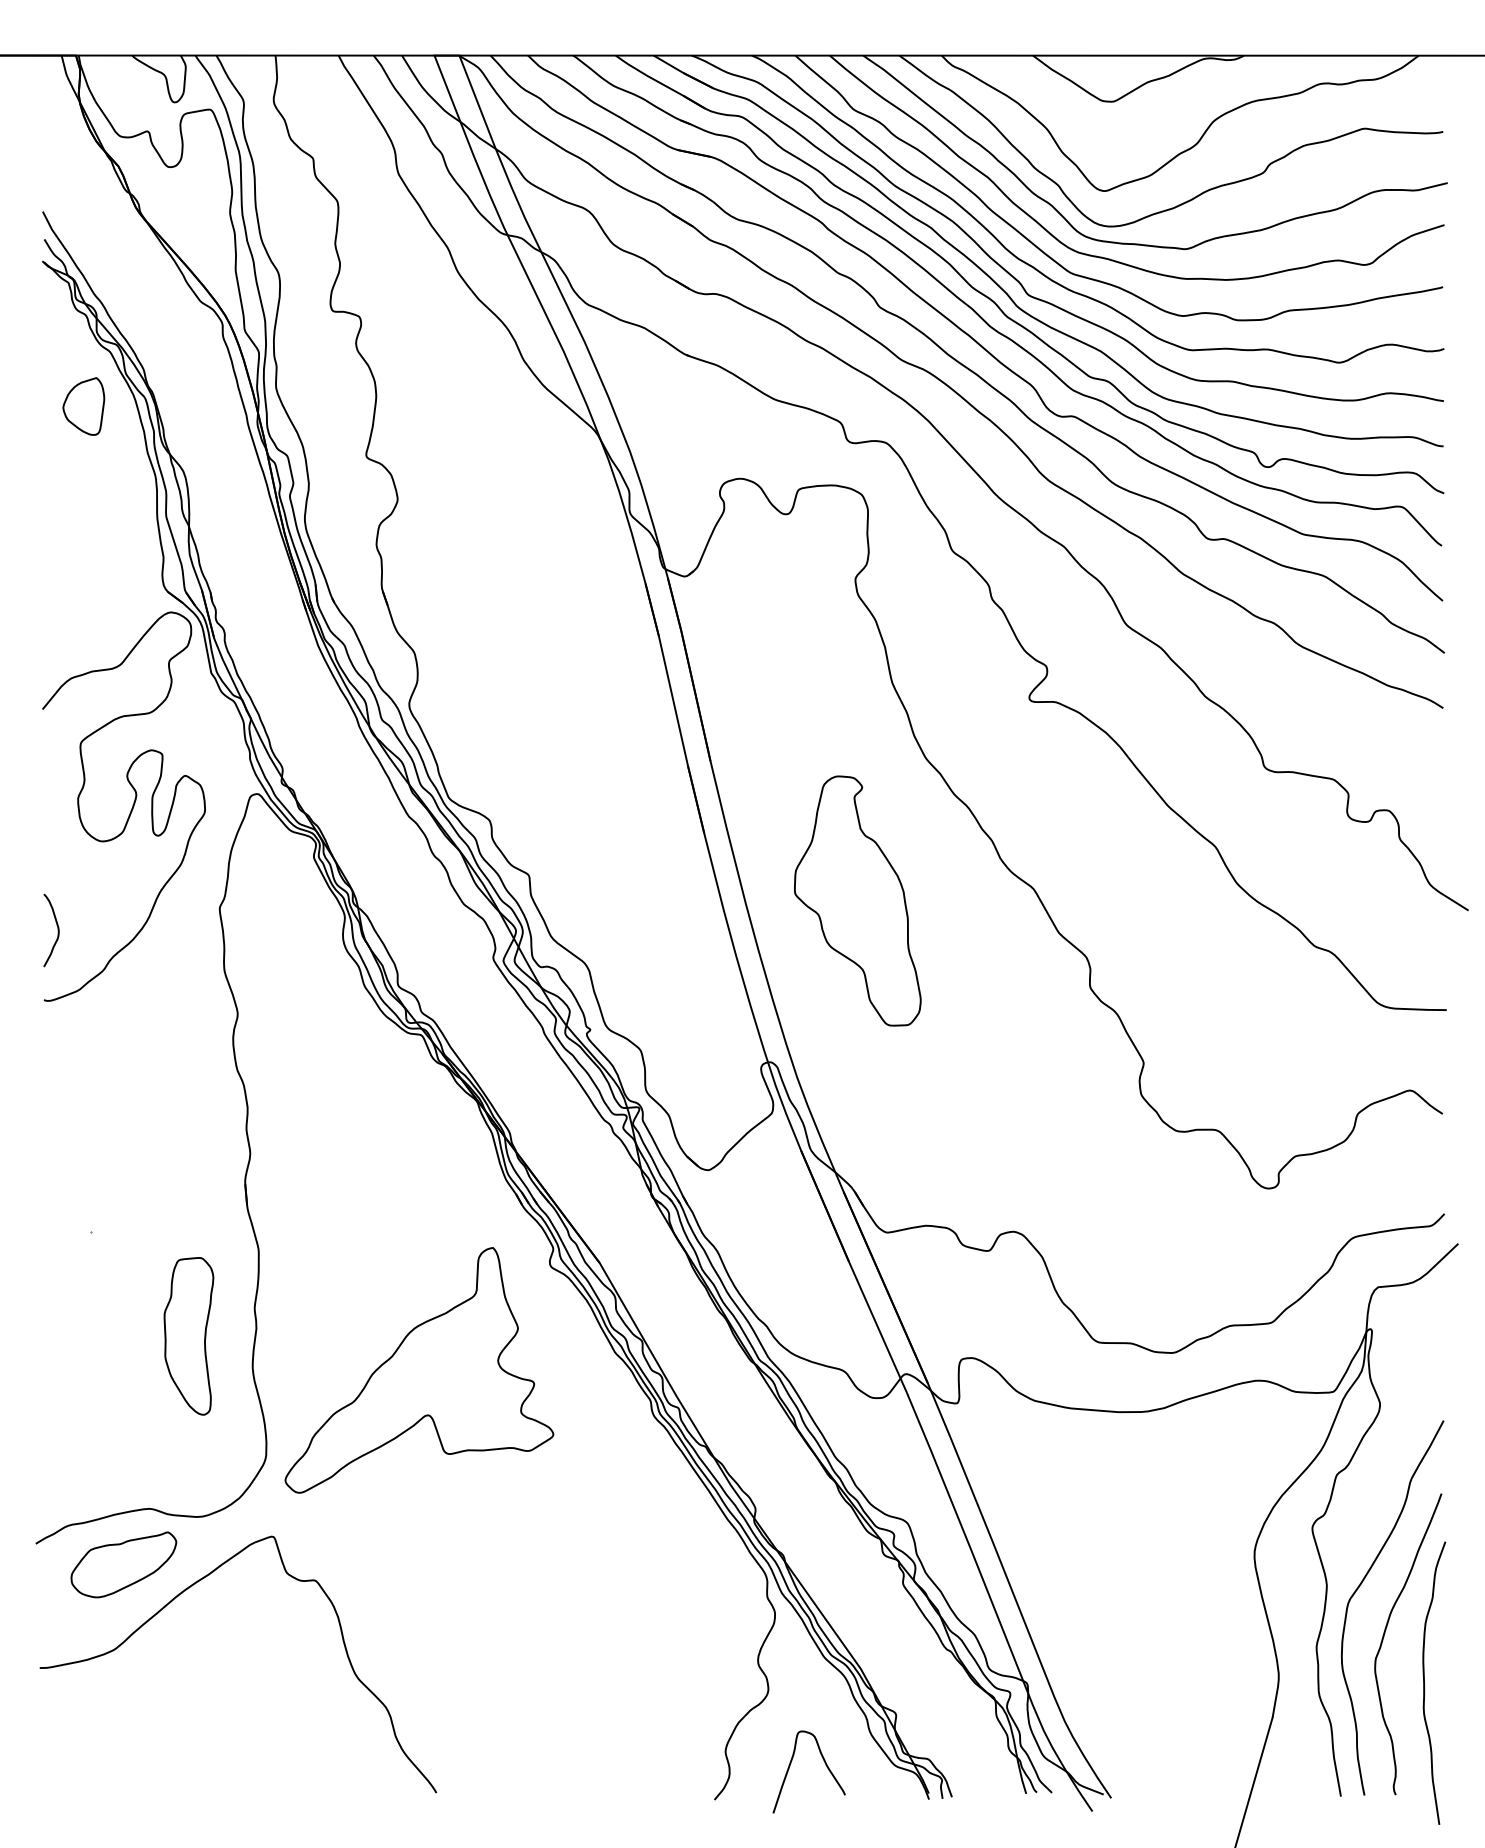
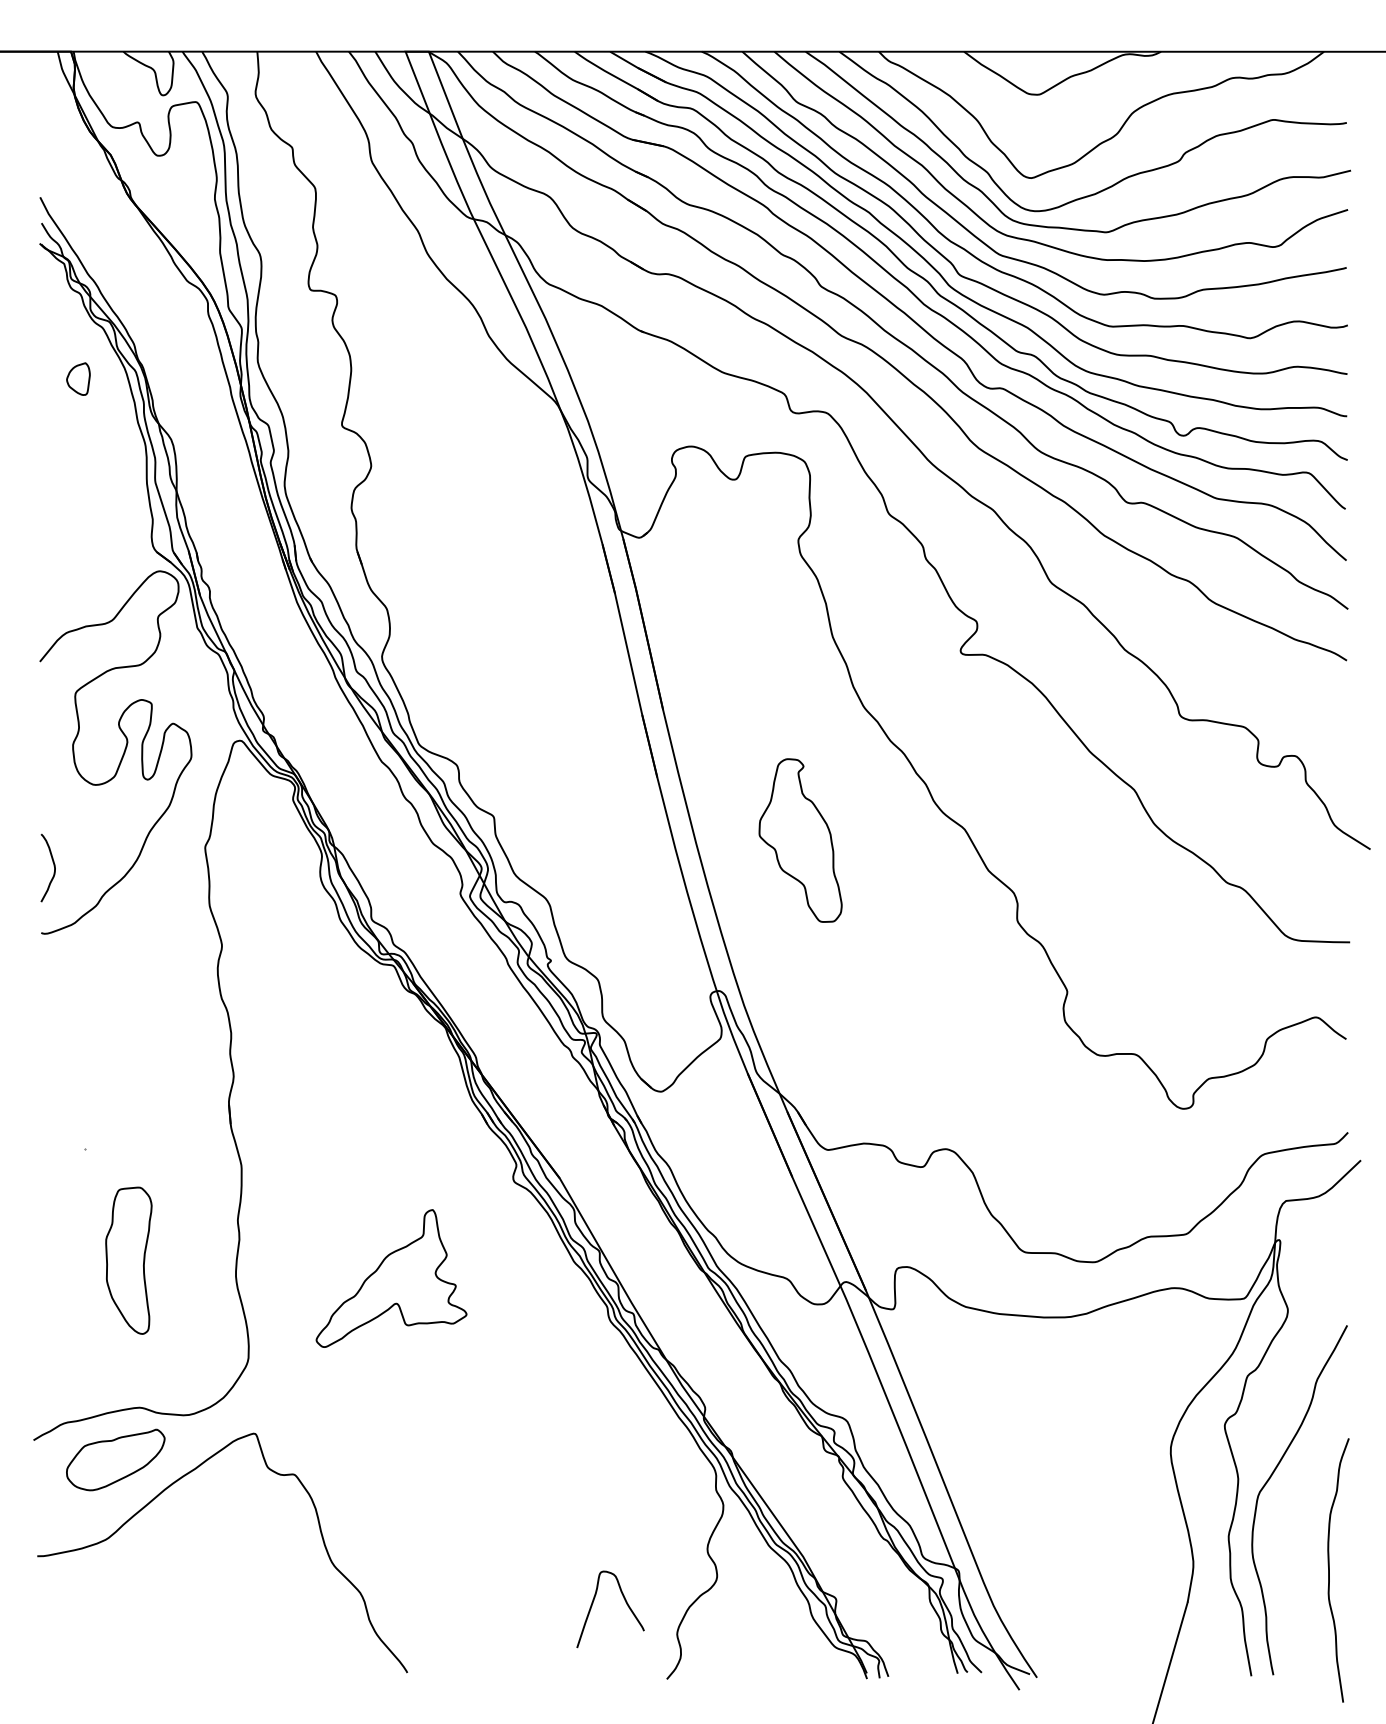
part: (83, 406) -> (78, 379), size x0.6
part: (857, 900) -> (800, 840), size x0.7
part: (188, 1336) -> (128, 1260), moved
part: (419, 1370) -> (391, 1278), size x0.6
curve: (1384, 1637) -> (1292, 1527), removed
curve: (824, 1763) -> (624, 1601), moved

